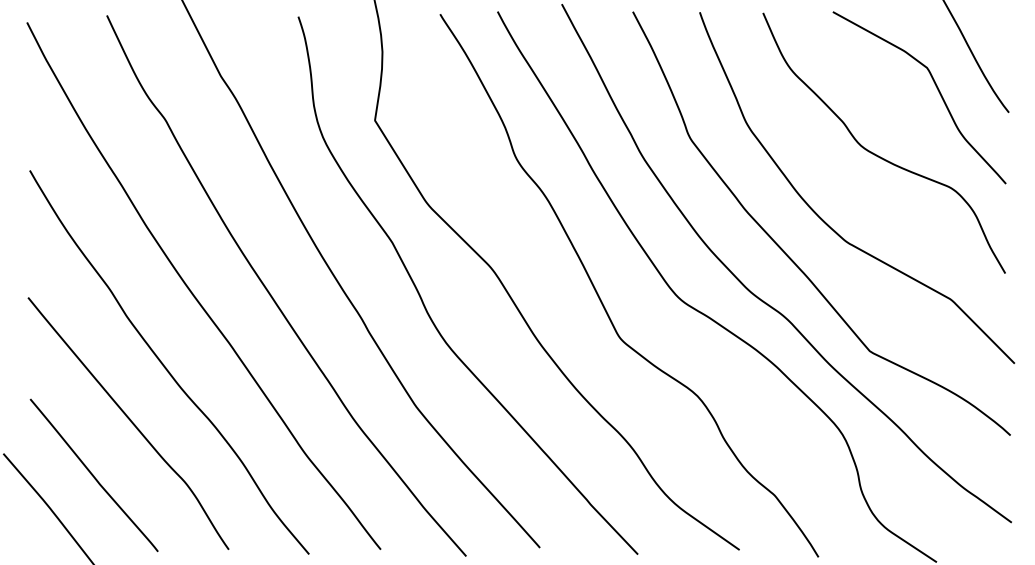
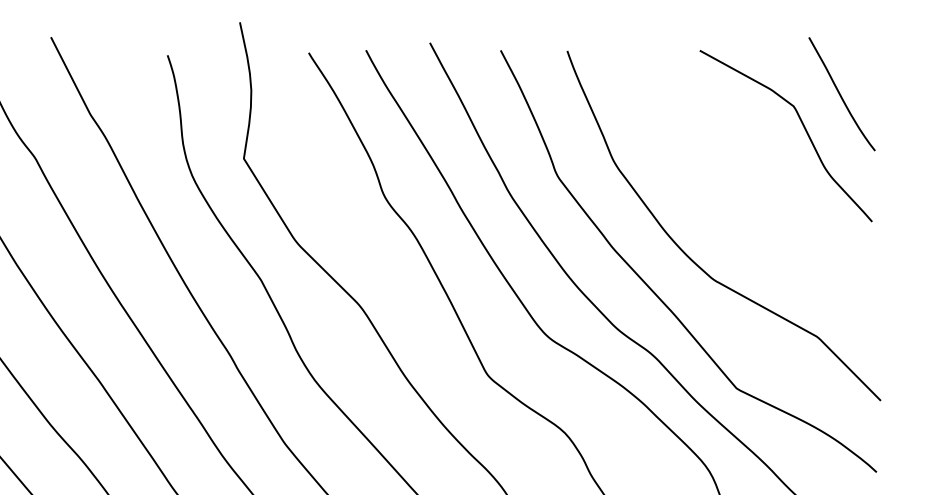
curve: (875, 153) -> (742, 191), removed

